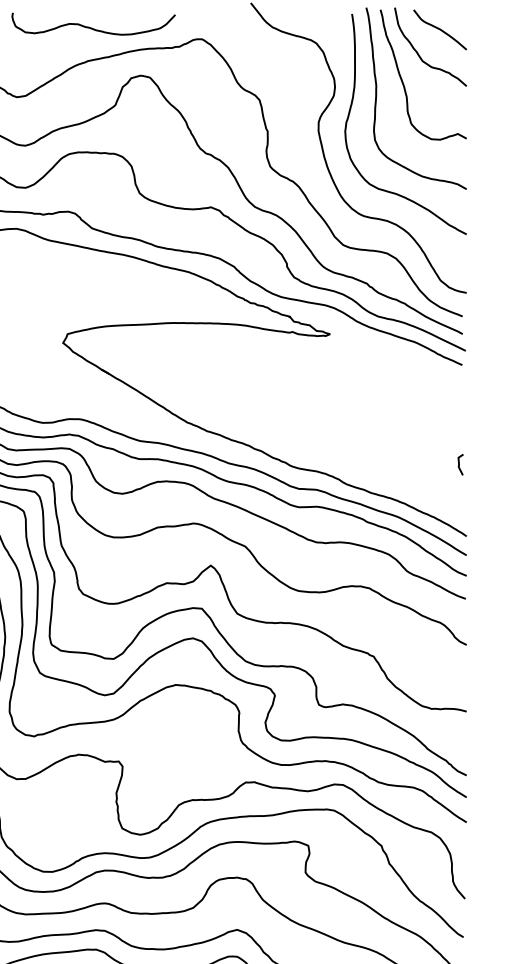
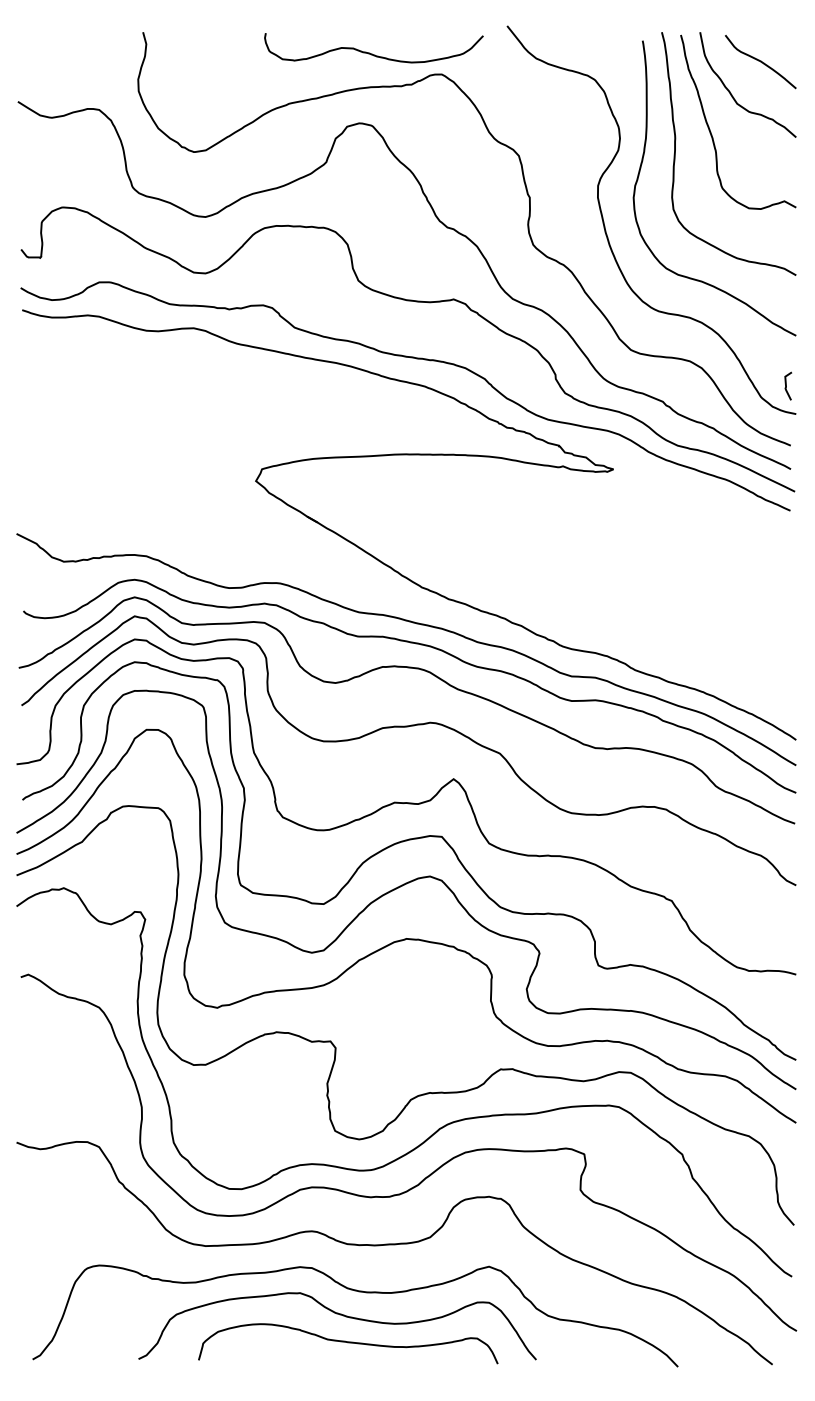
curve: (92, 28) -> (372, 53), moved
curve: (459, 464) -> (786, 385), moved

